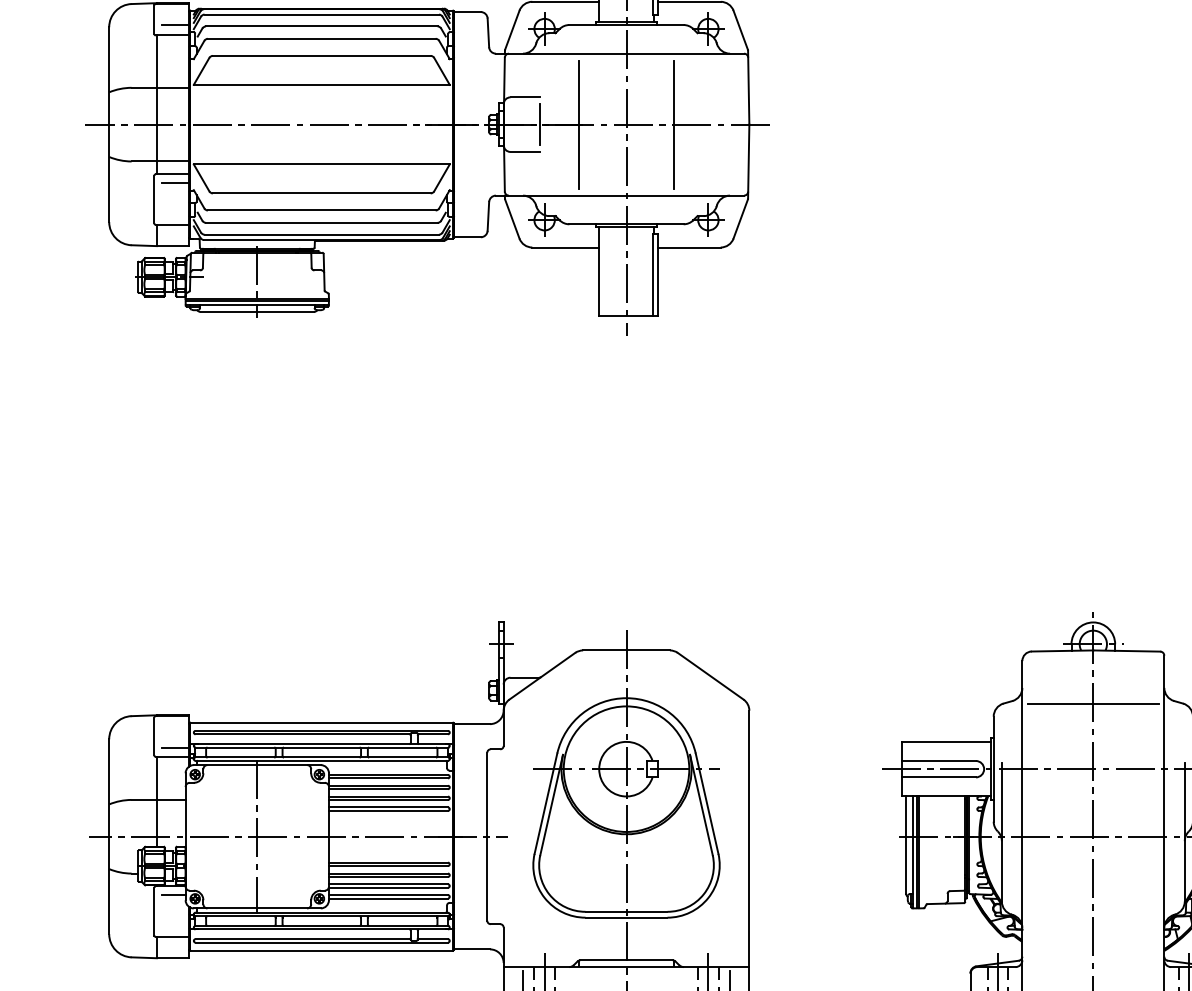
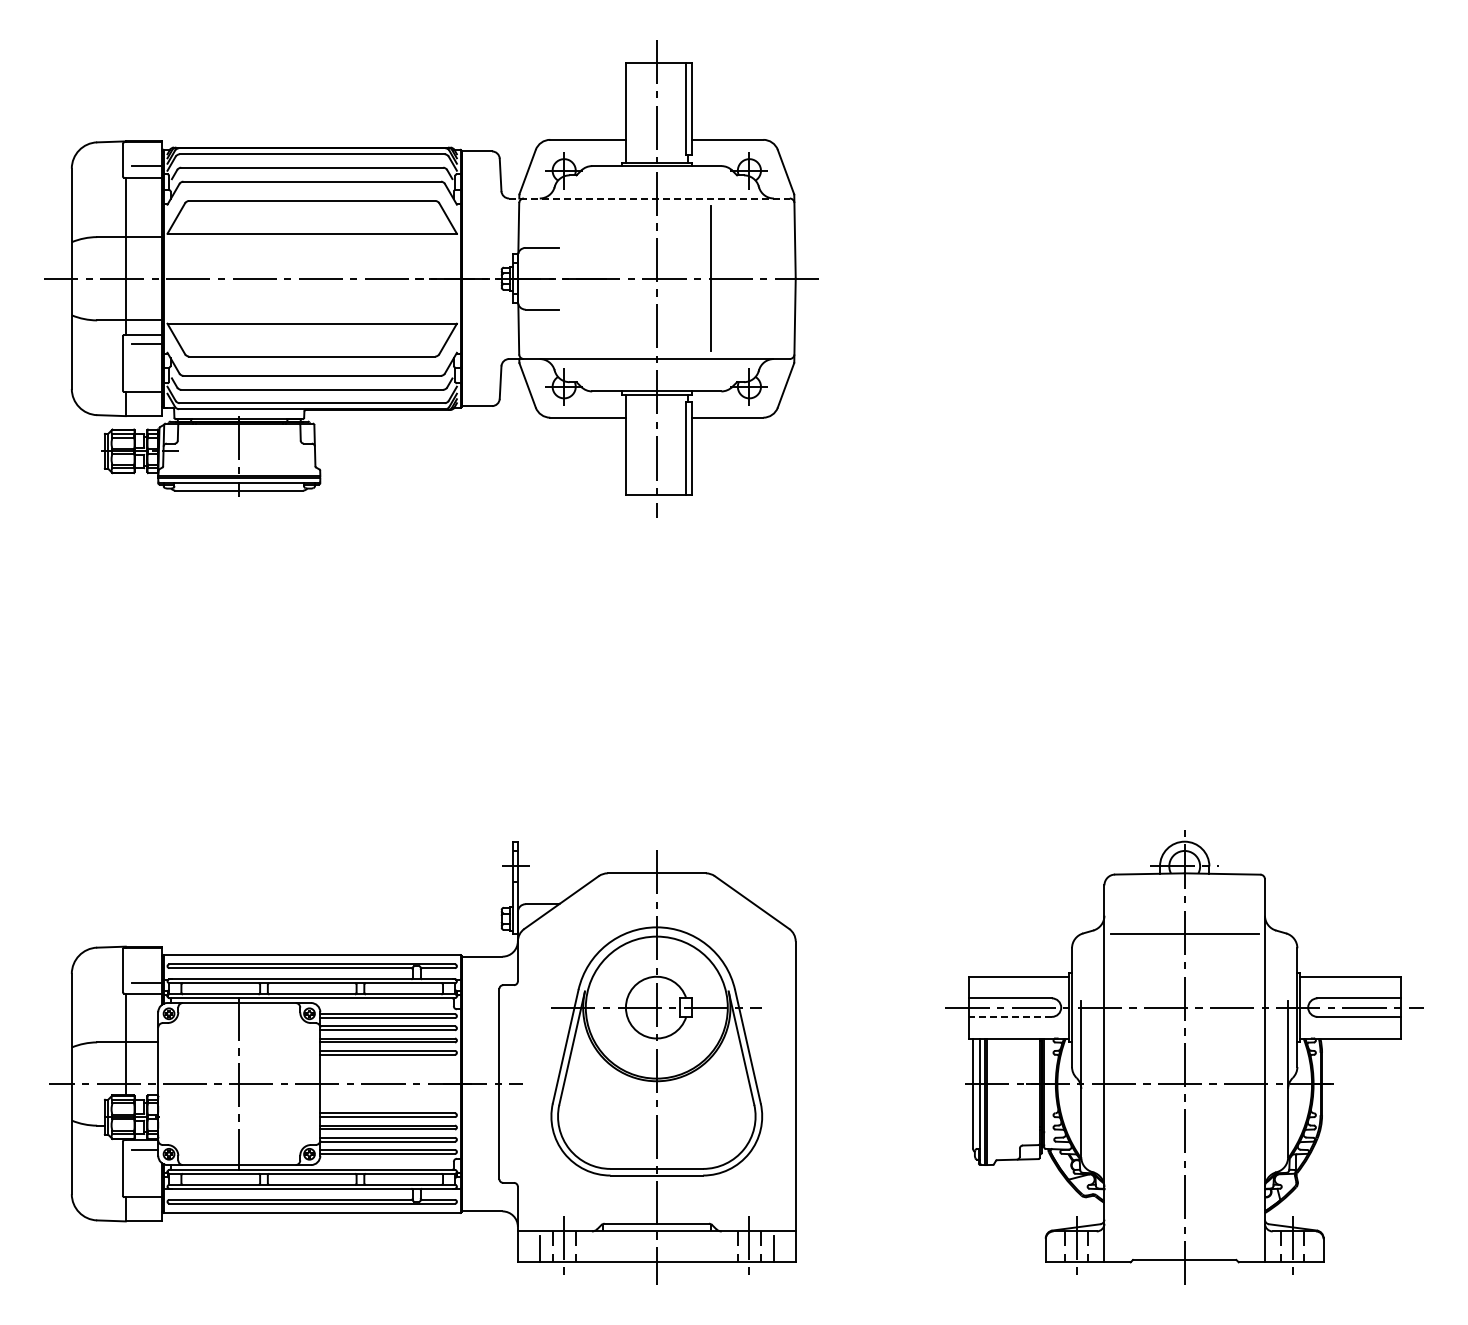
line: (620, 53) -> (649, 198), solid -> dashed
line: (540, 124) -> (559, 278), removed
line: (578, 124) -> (602, 278), removed
line: (939, 777) -> (1010, 1016), solid -> dashed

